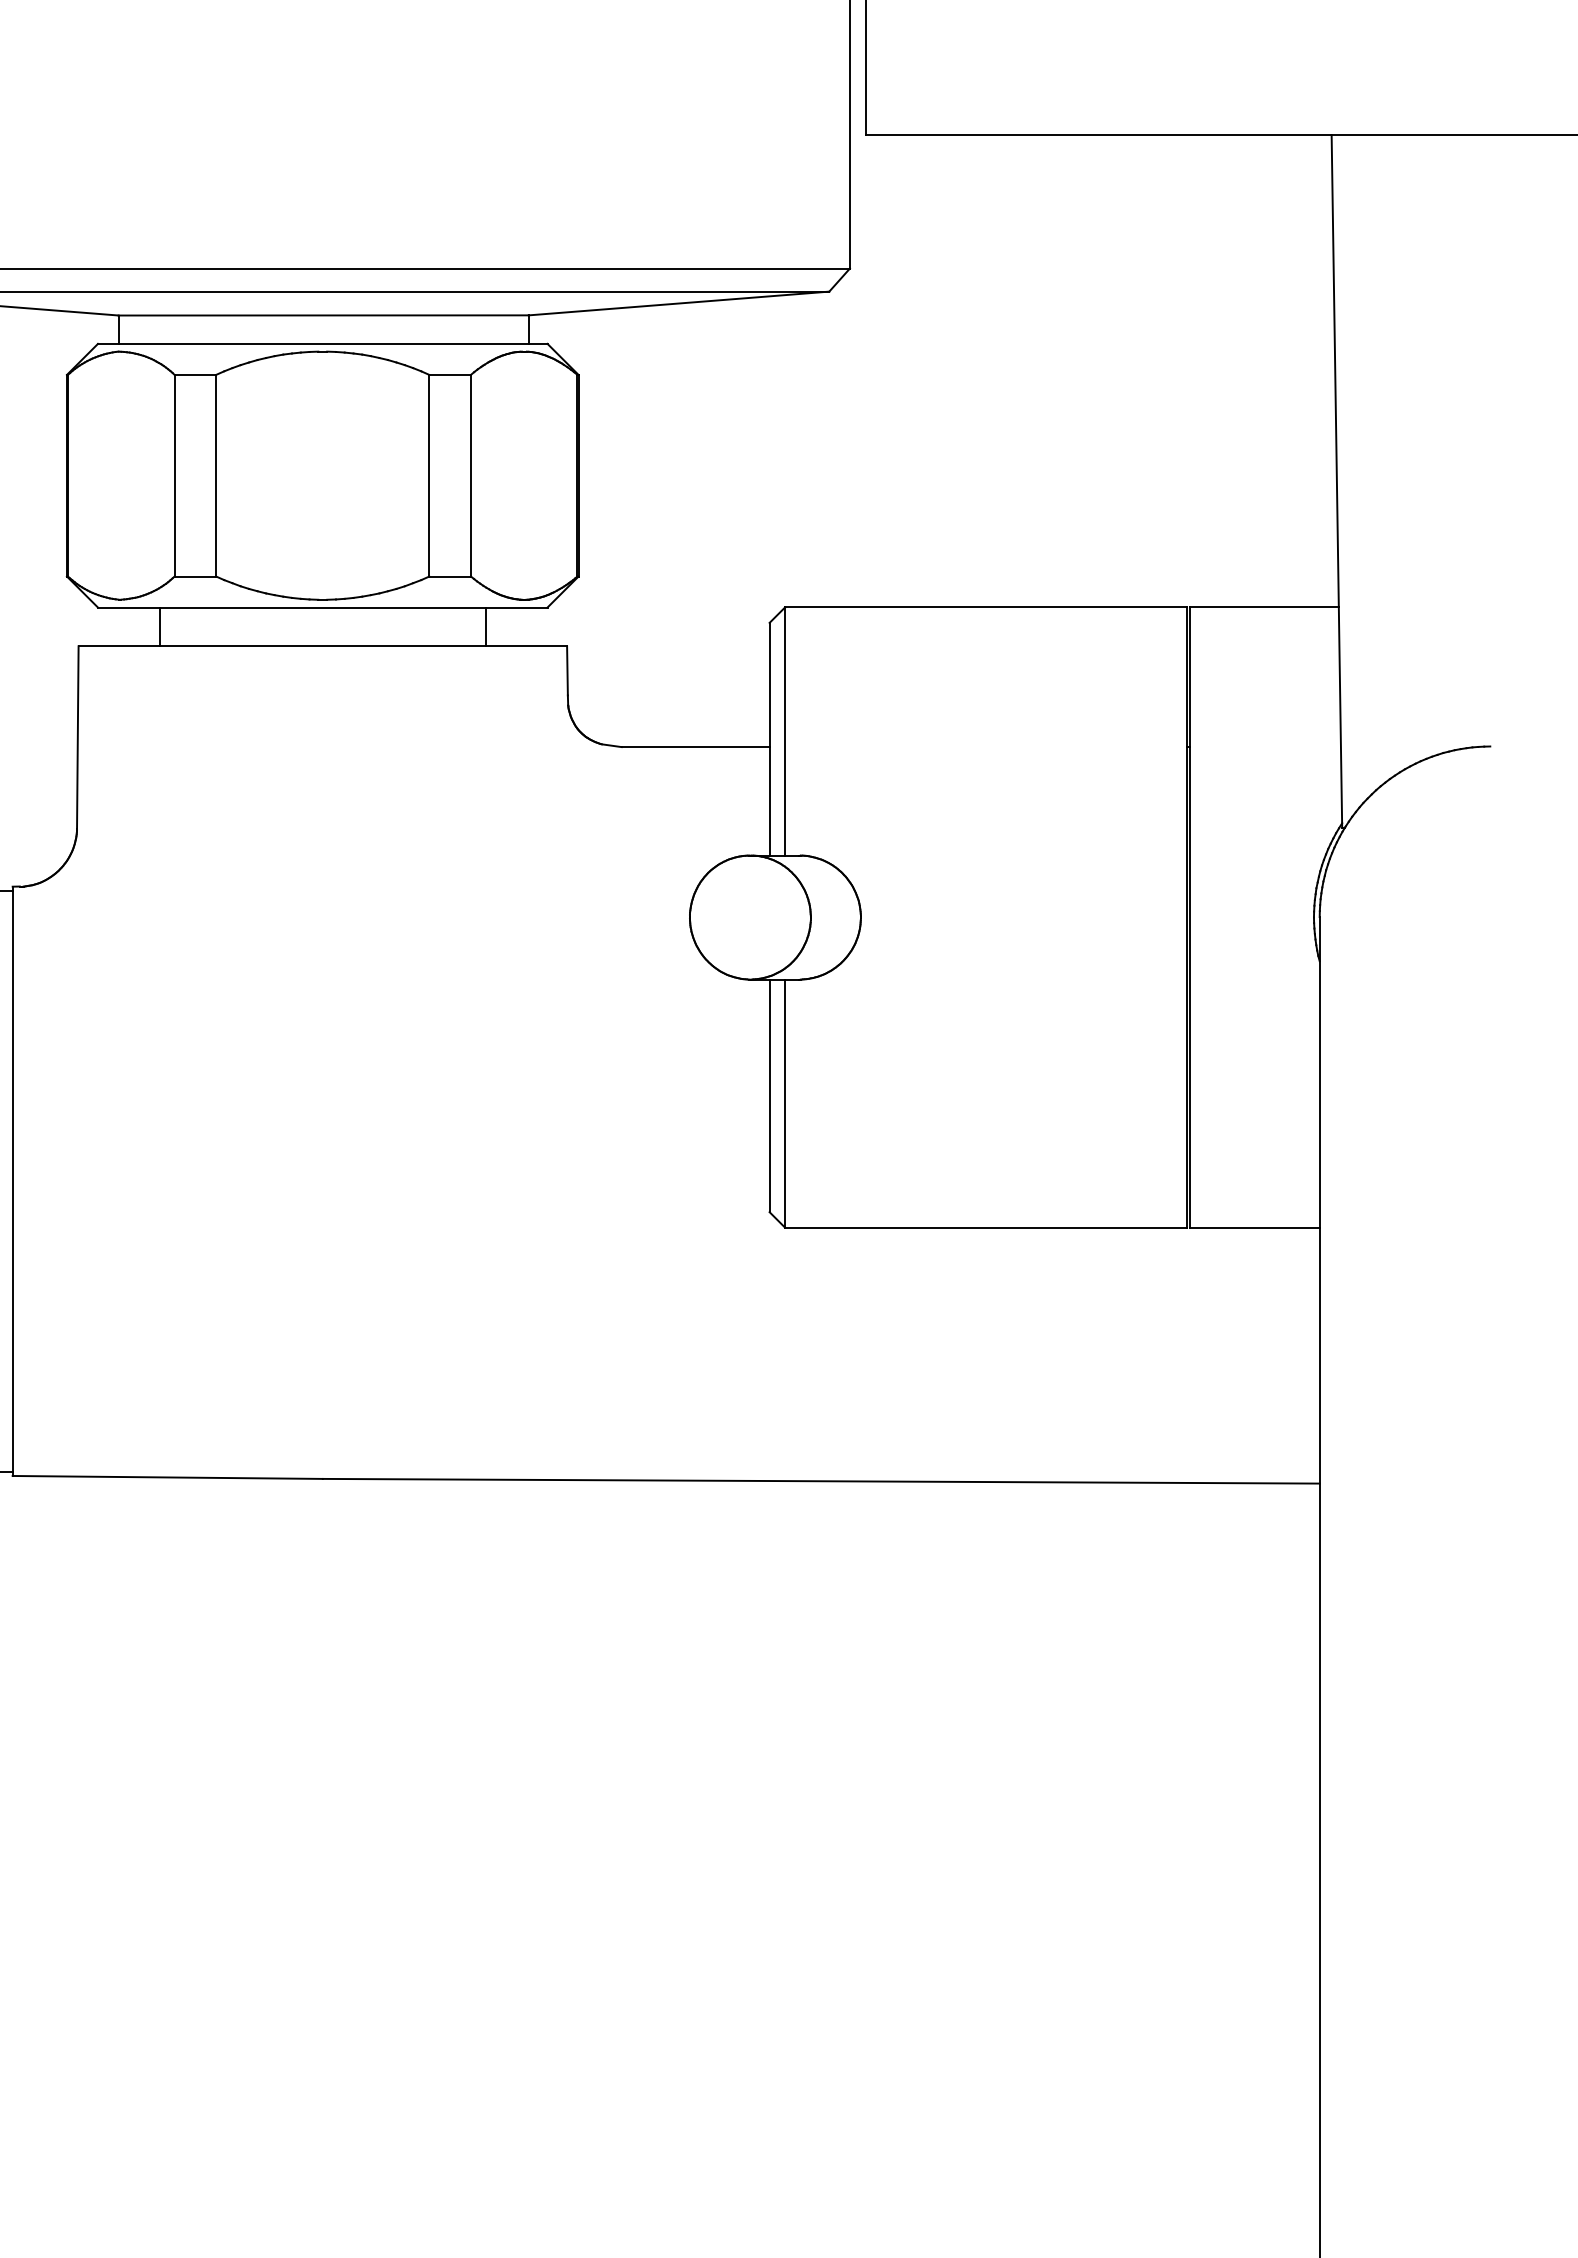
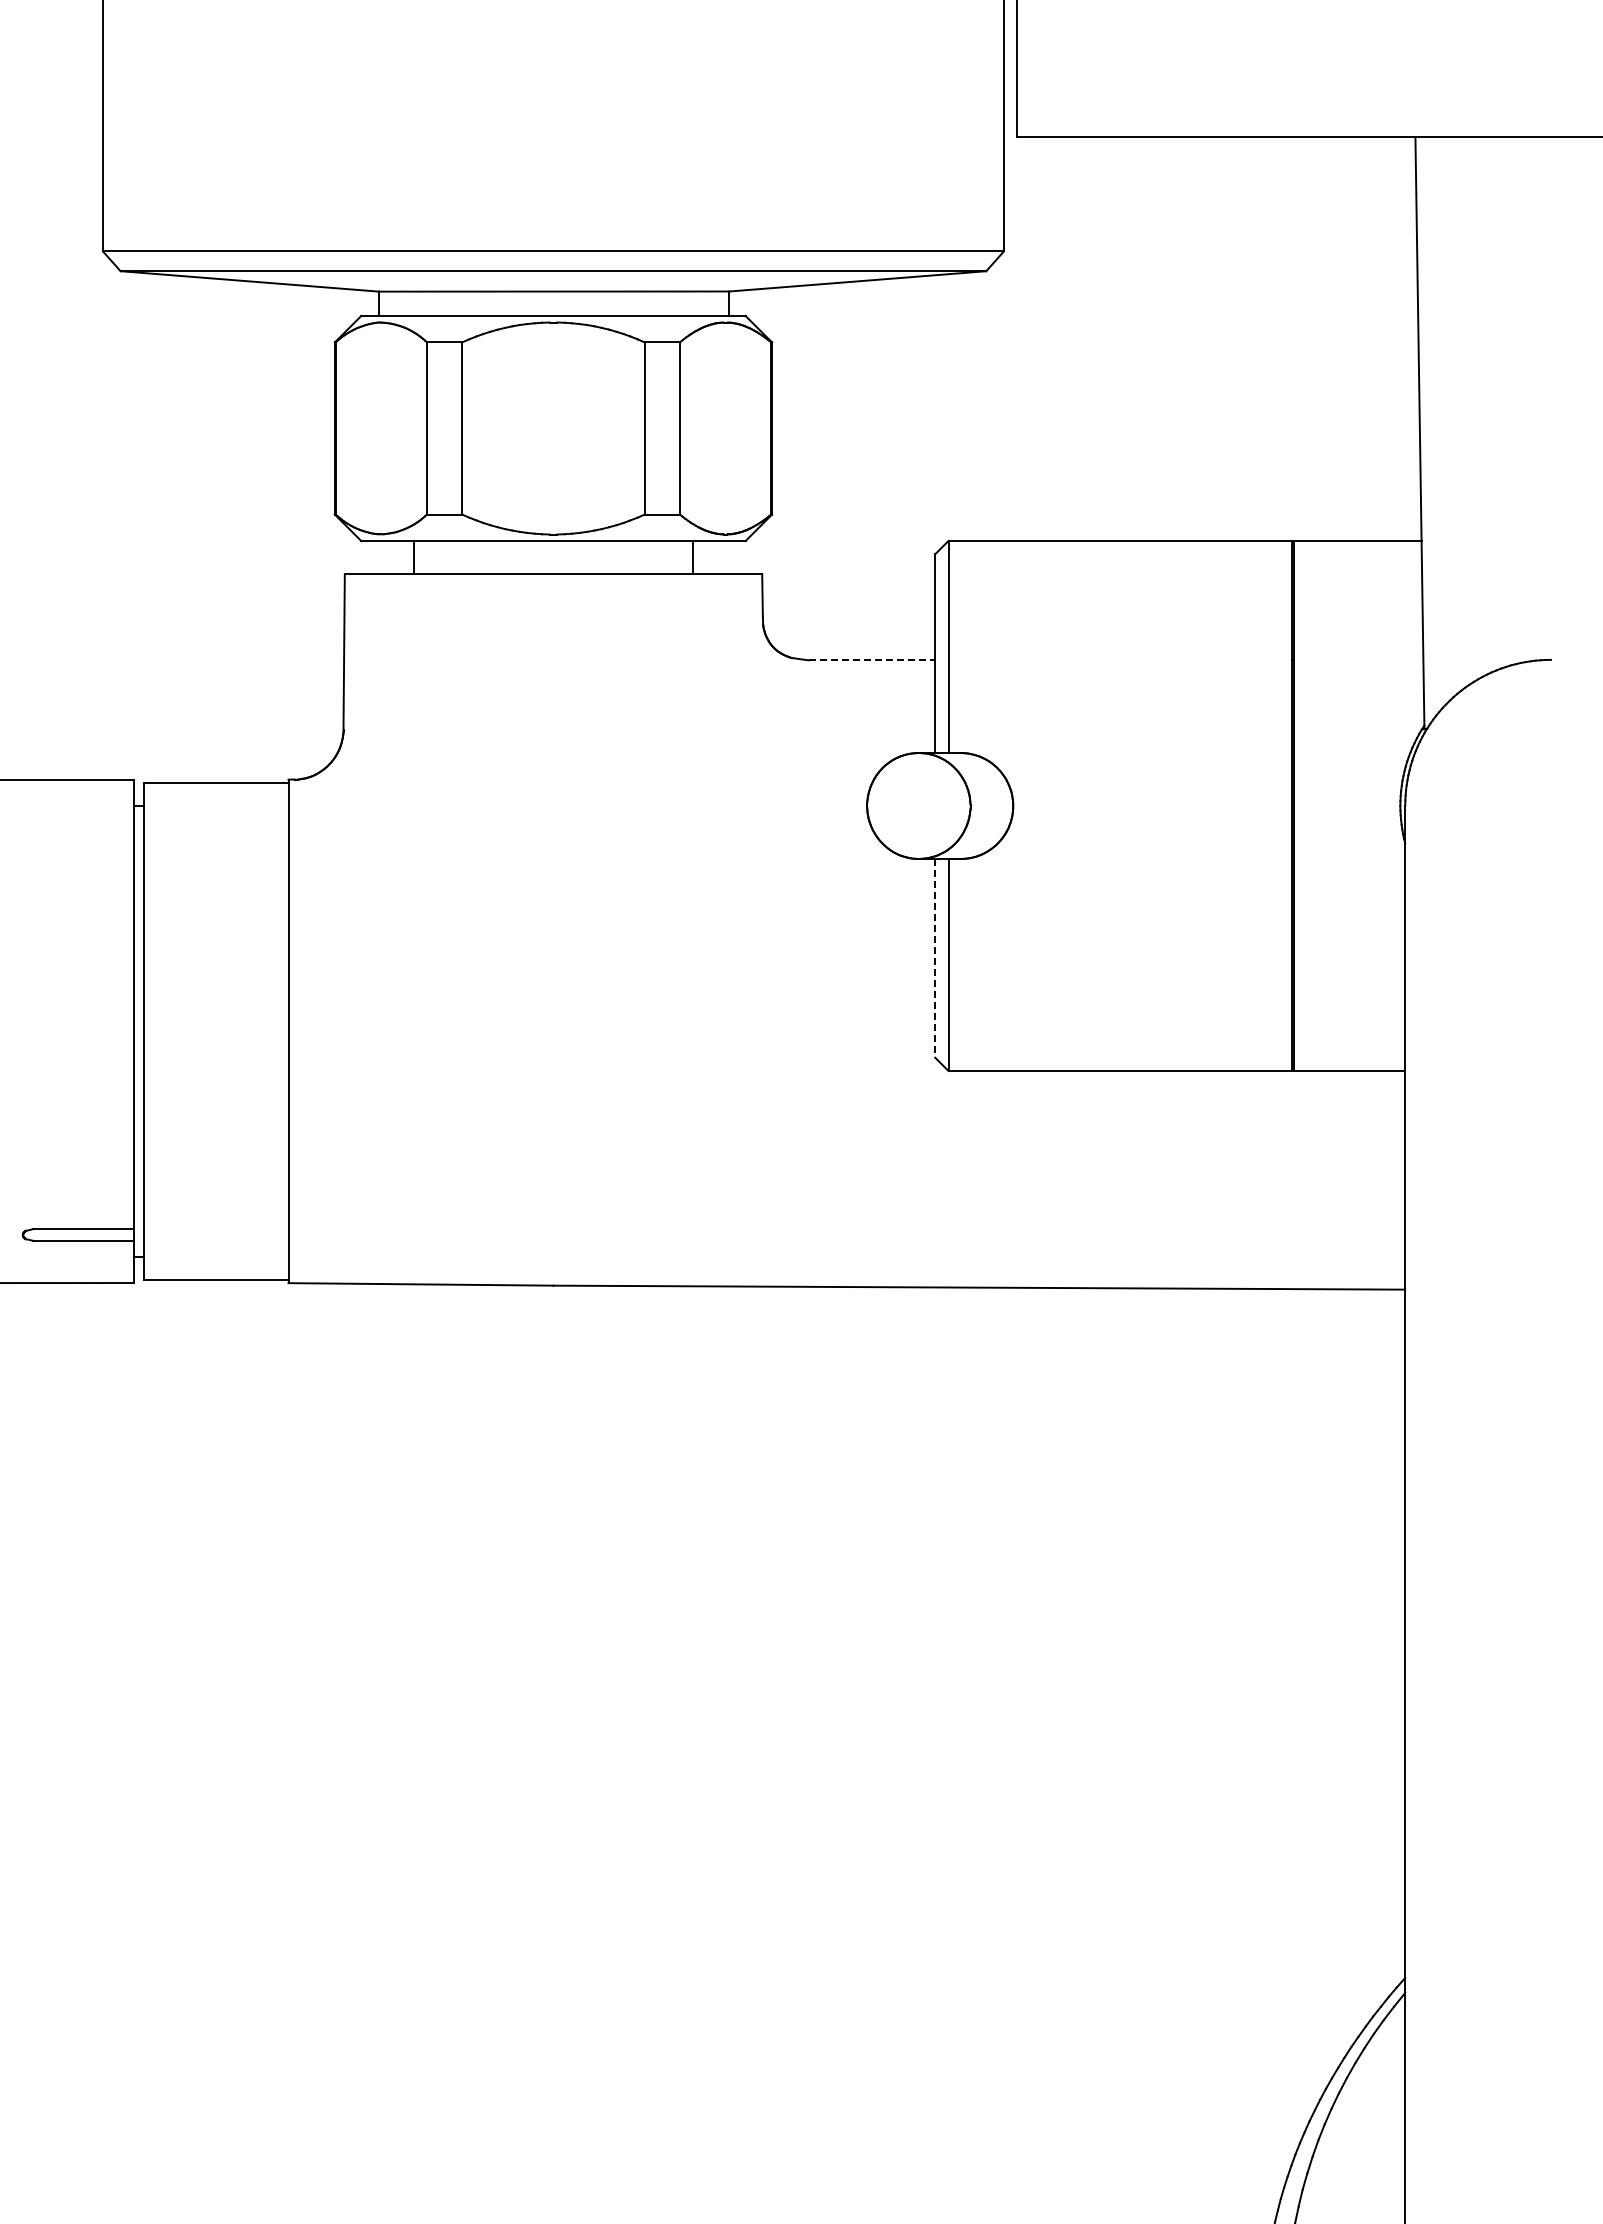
line: (696, 747) -> (872, 660), solid -> dashed
line: (769, 1096) -> (935, 958), solid -> dashed

